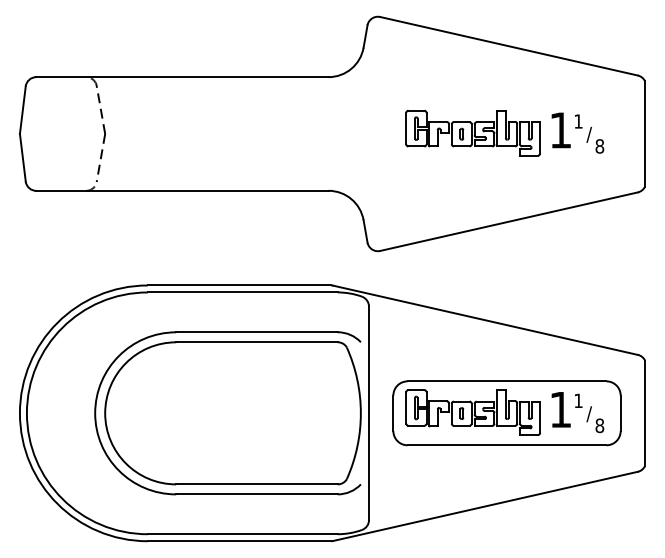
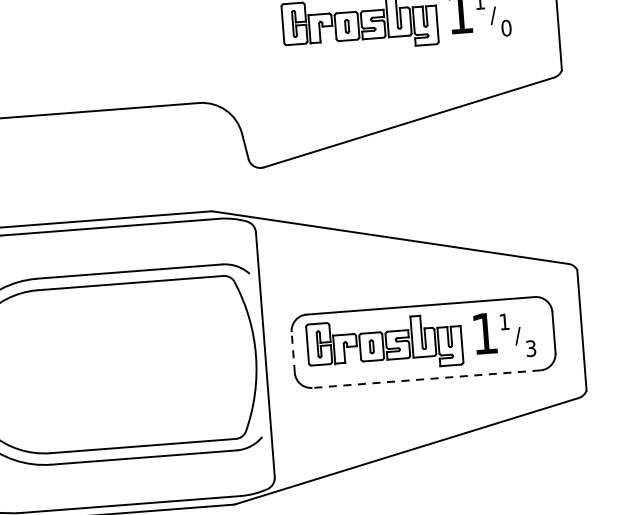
text: (599, 146) -> (506, 28), 8 -> 0
line: (393, 413) -> (293, 352), solid -> dashed
text: (599, 425) -> (530, 348), 8 -> 3
line: (506, 445) -> (425, 379), solid -> dashed

